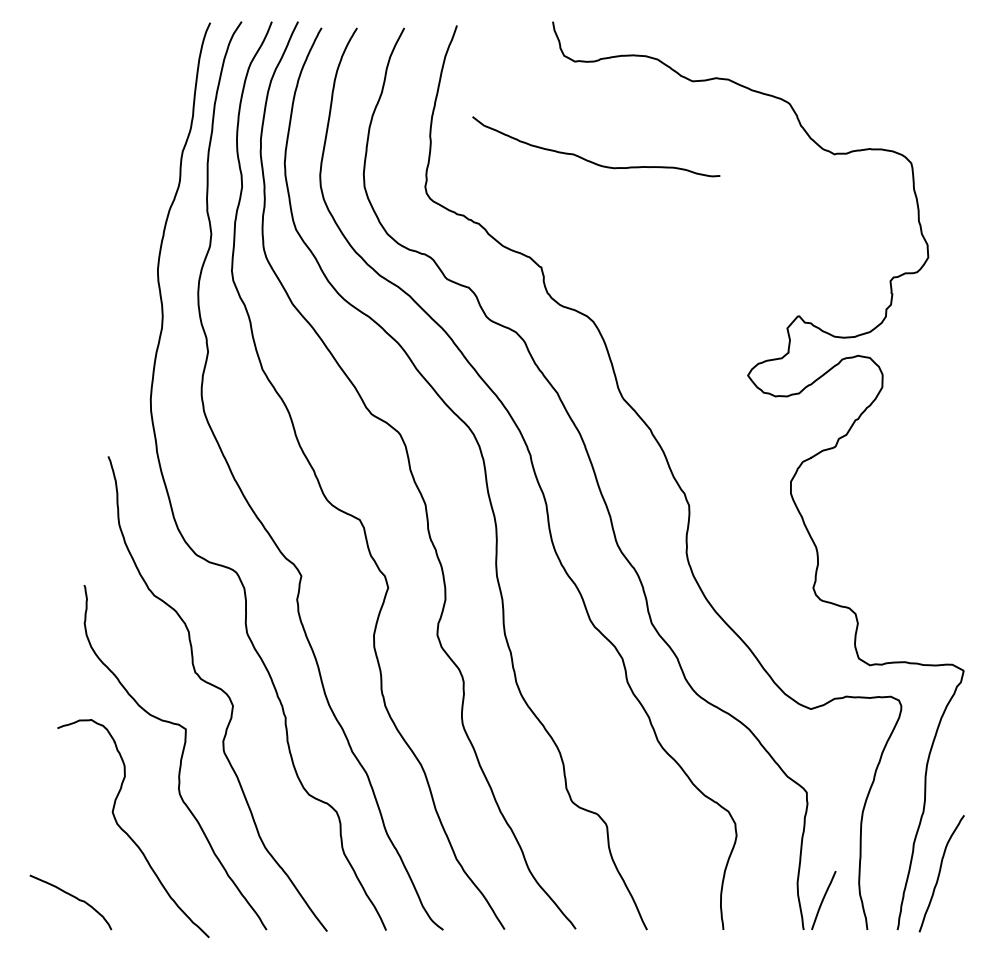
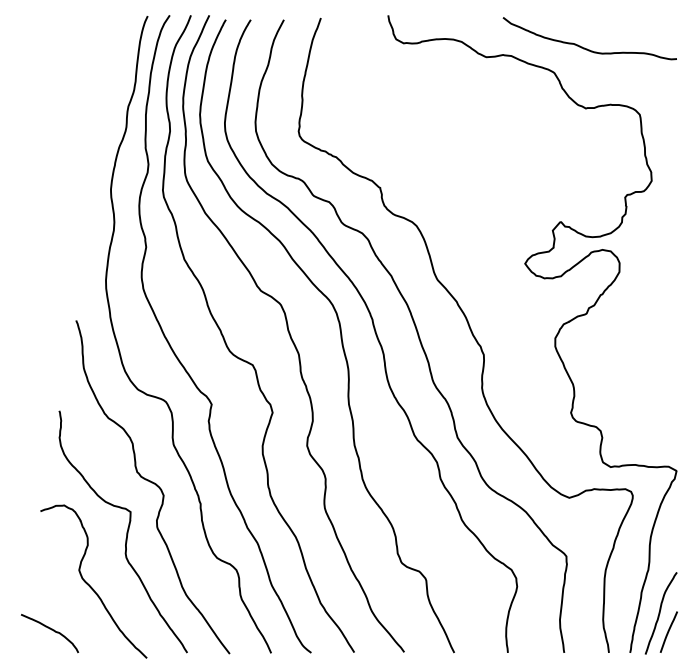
curve: (590, 160) -> (585, 48), moved
curve: (823, 900) -> (668, 632), moved

